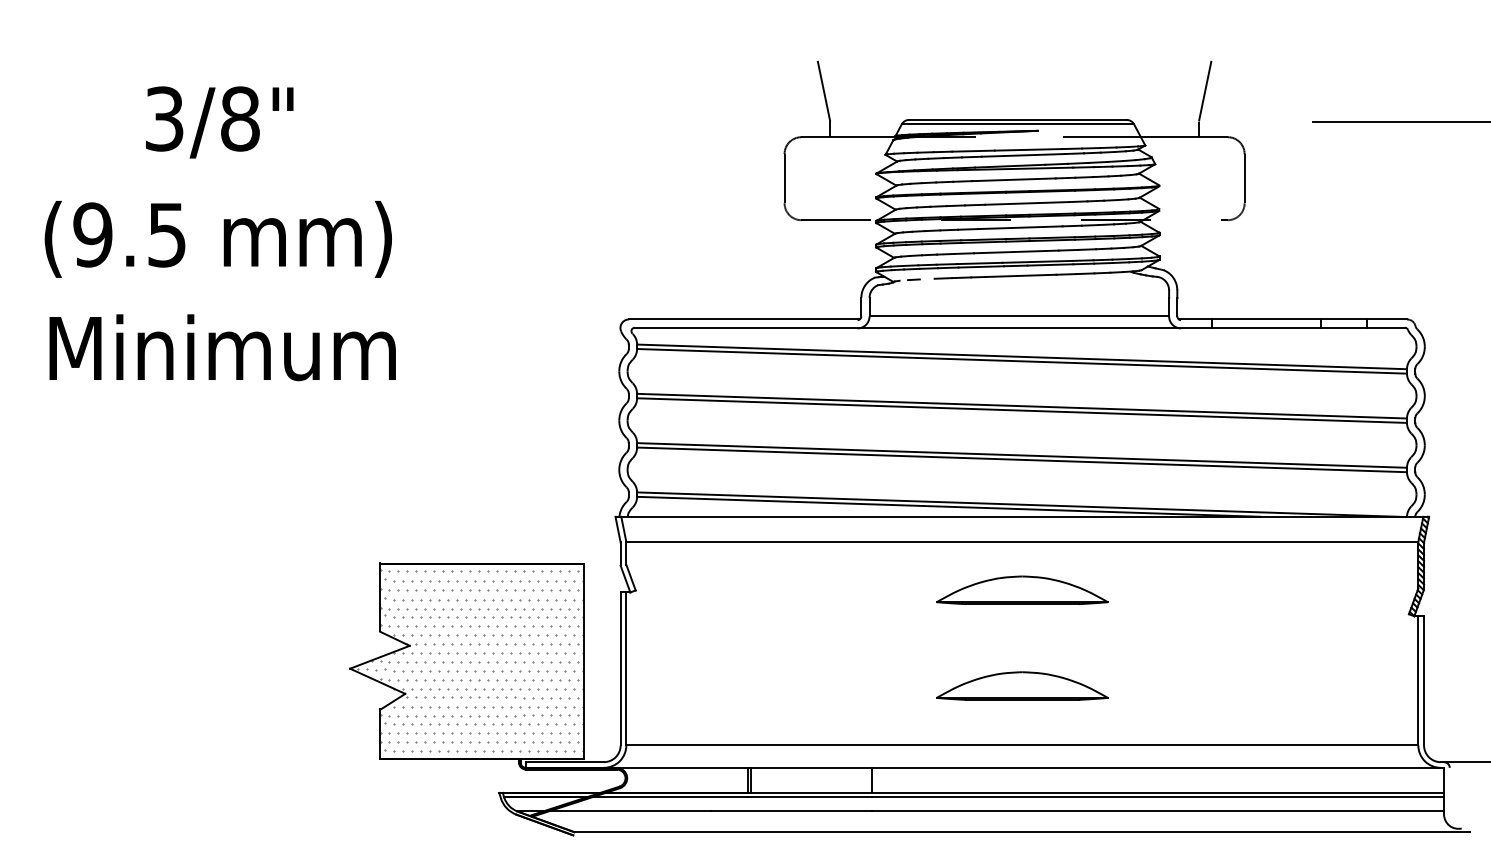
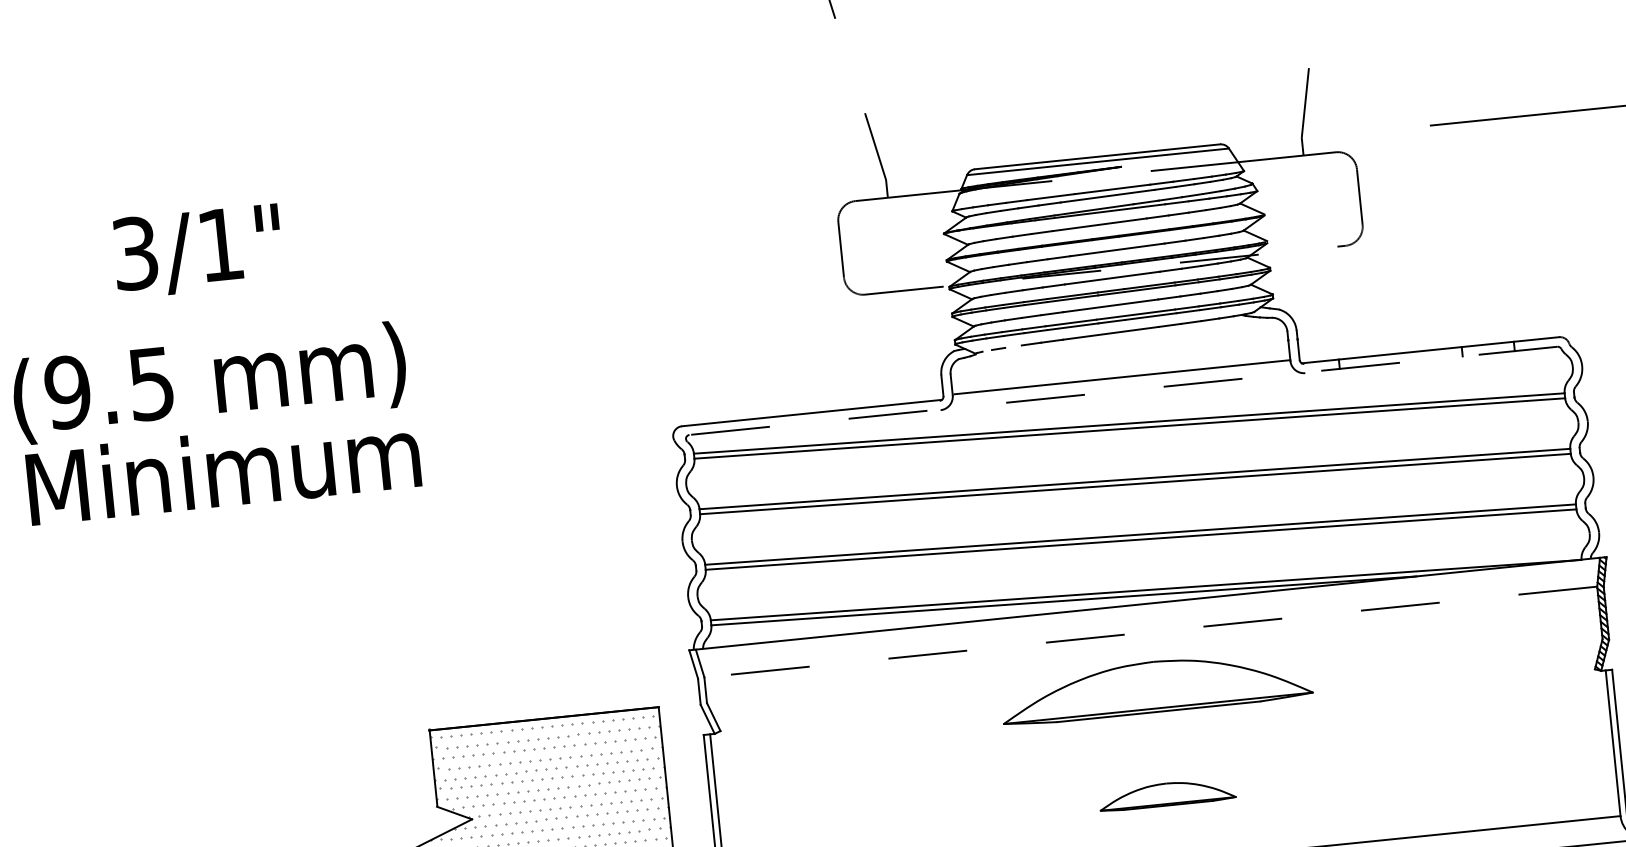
text: (240, 118) -> (220, 244), 3/8" -> 3/1"
line: (1019, 327) -> (1123, 390), solid -> dashed
text: (222, 347) -> (223, 469), moved
line: (1021, 541) -> (1149, 631), solid -> dashed
part: (1022, 589) -> (1156, 685), size x1.6
part: (1022, 685) -> (1167, 793), size x0.7

